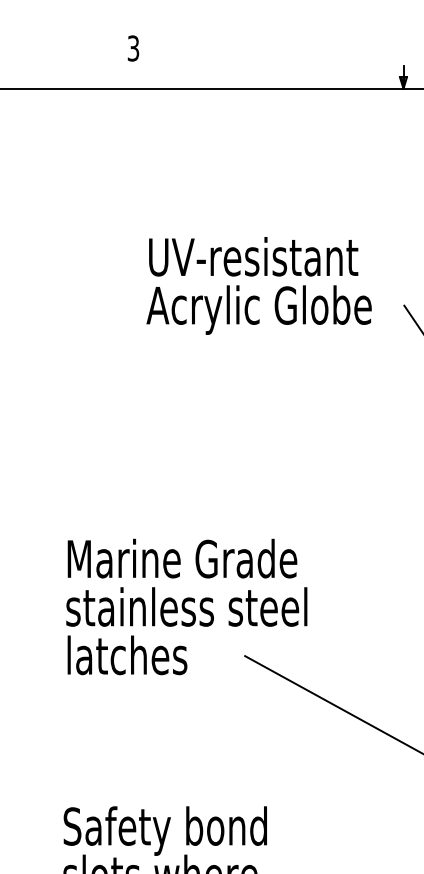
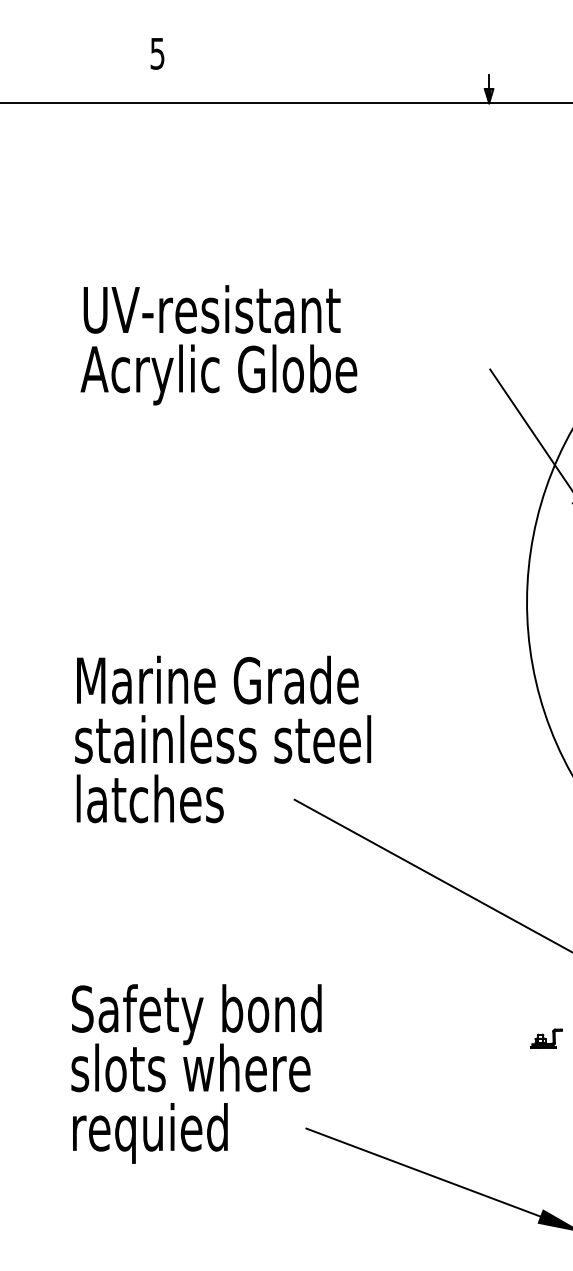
text: (133, 48) -> (157, 53), 3 -> 5
text: (258, 286) -> (218, 345), moved

